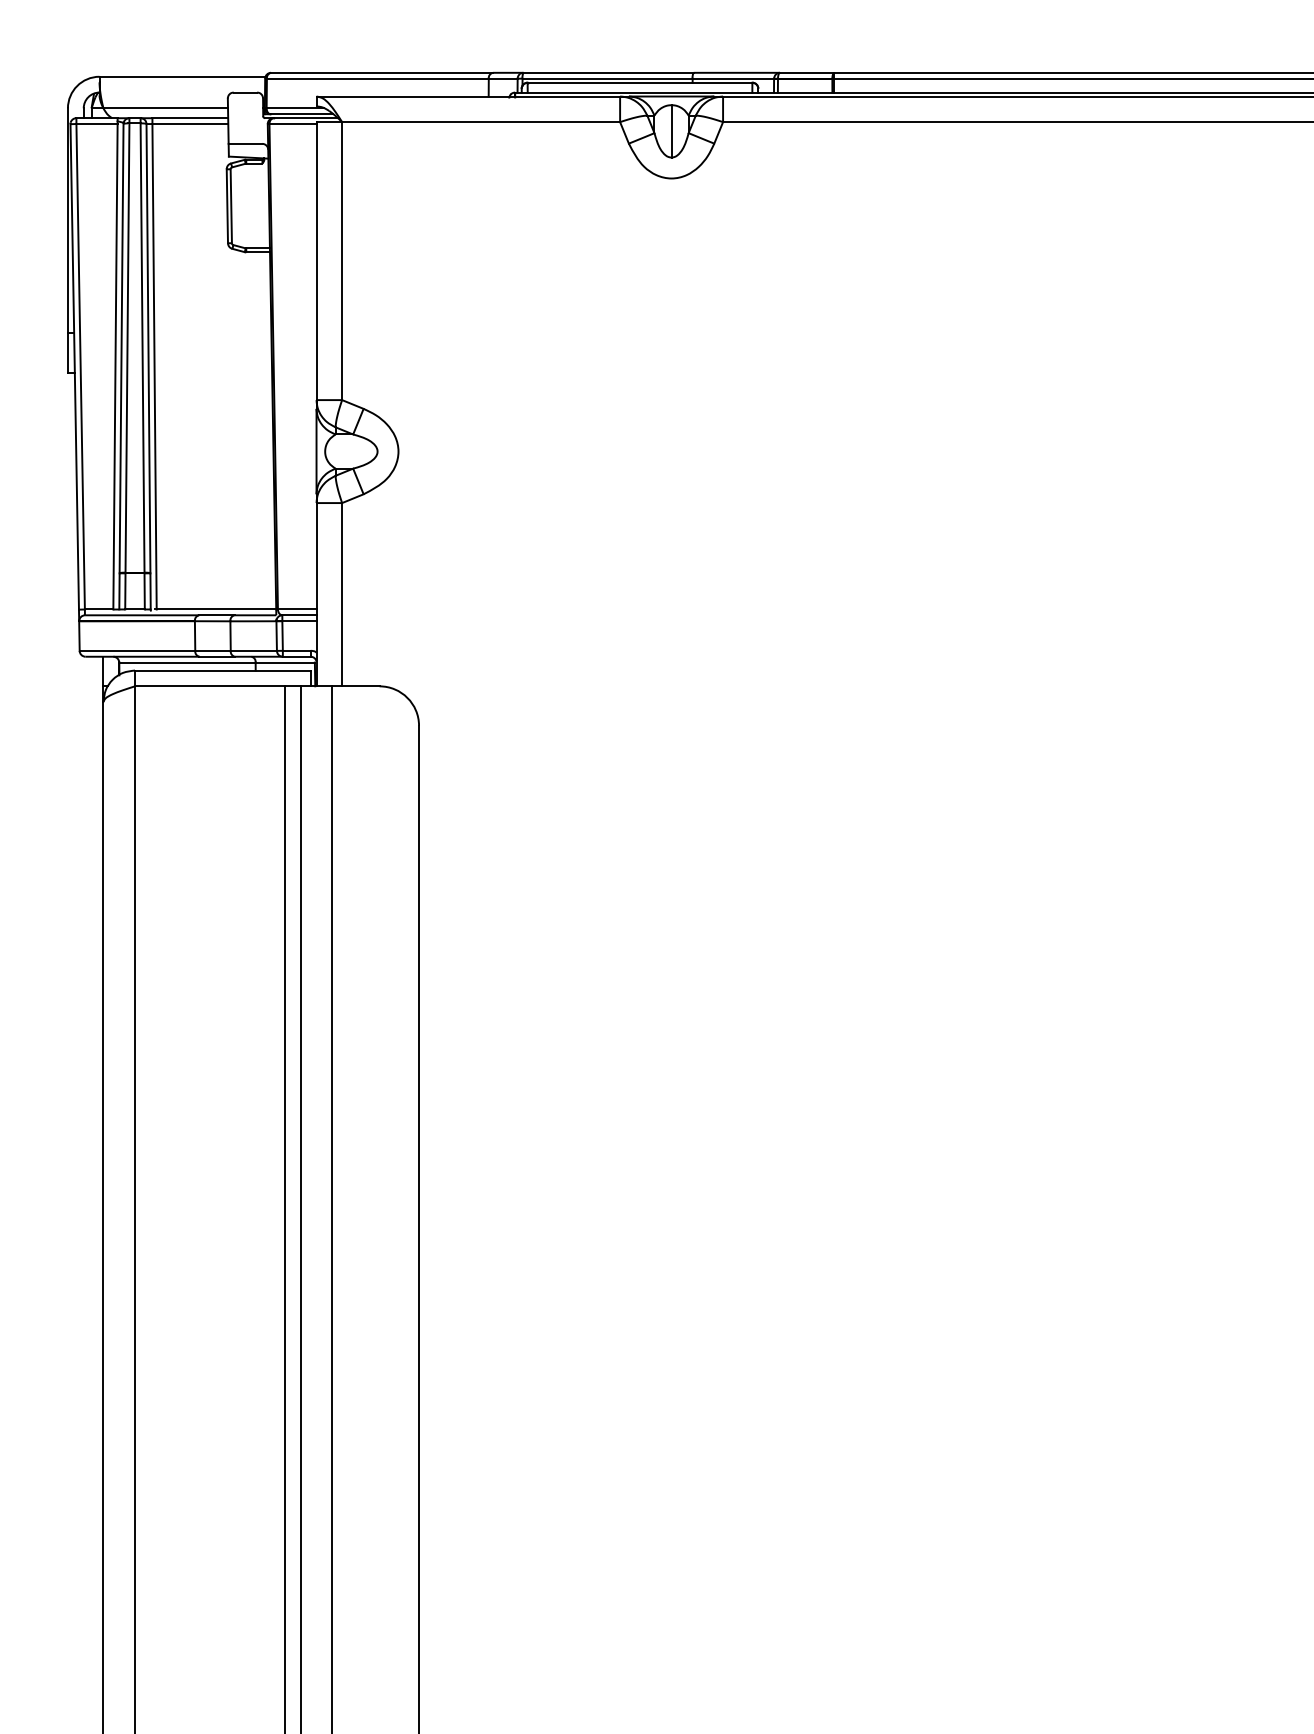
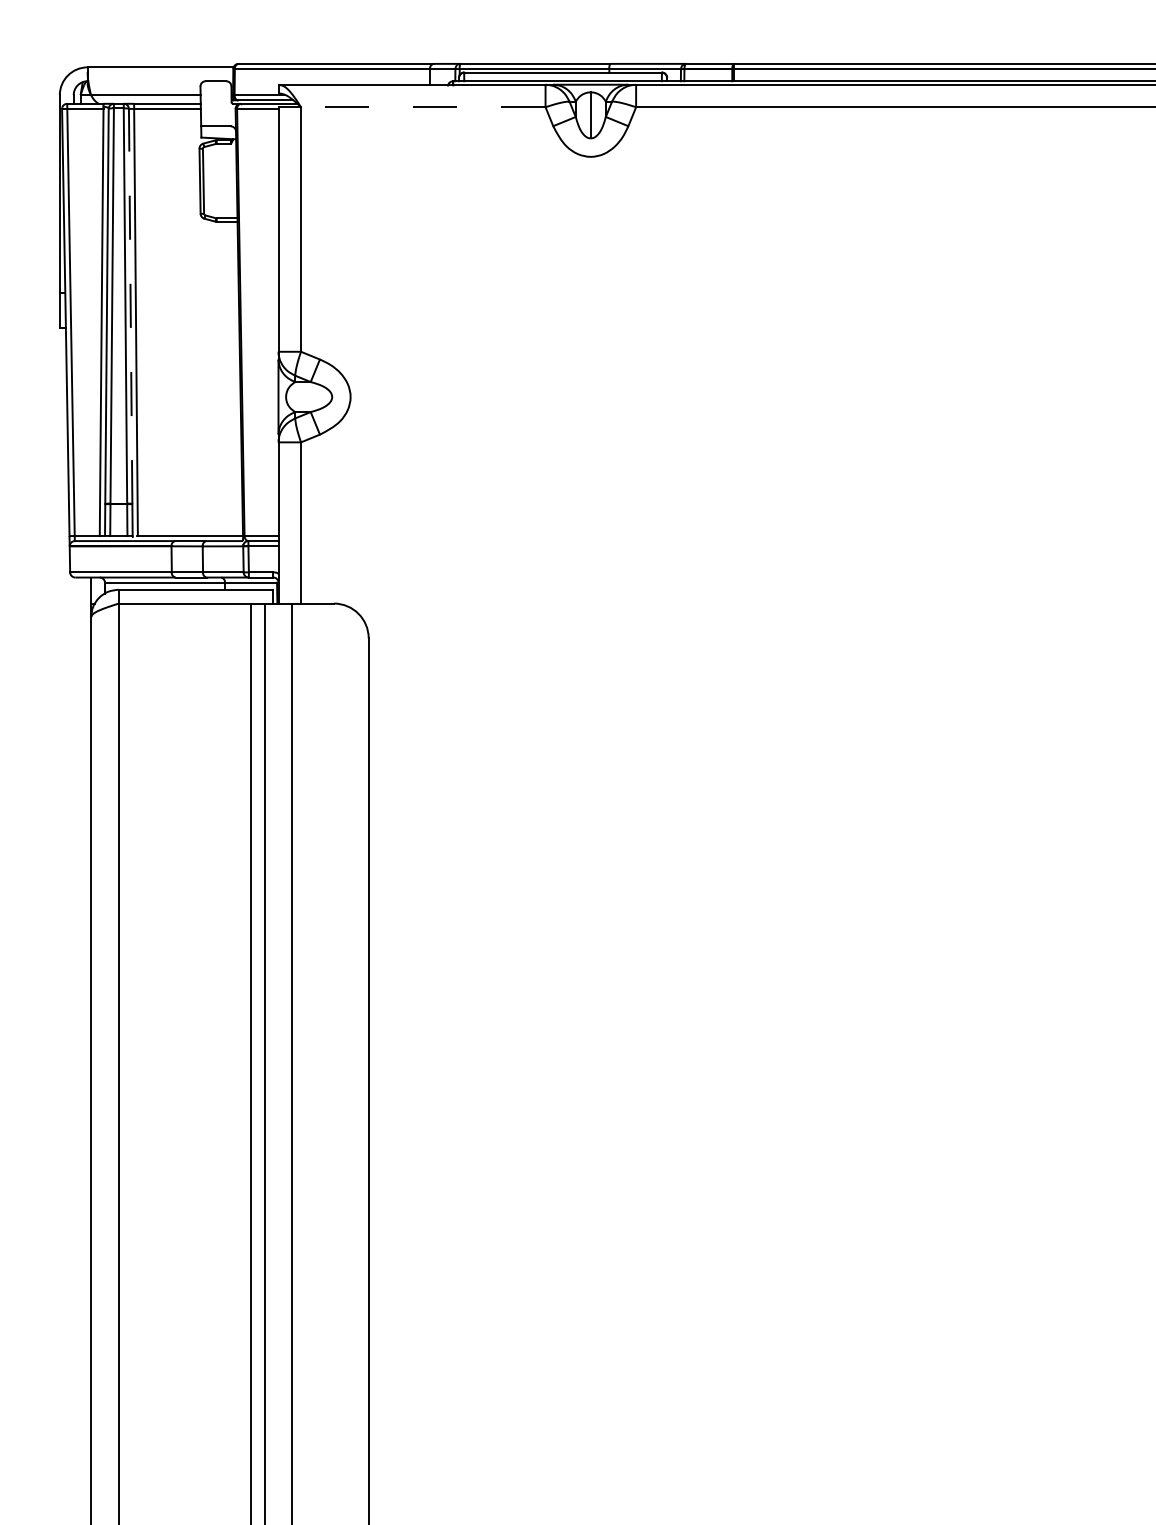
line: (480, 122) -> (422, 107), solid -> dashed
line: (148, 348) -> (130, 306), solid -> dashed

